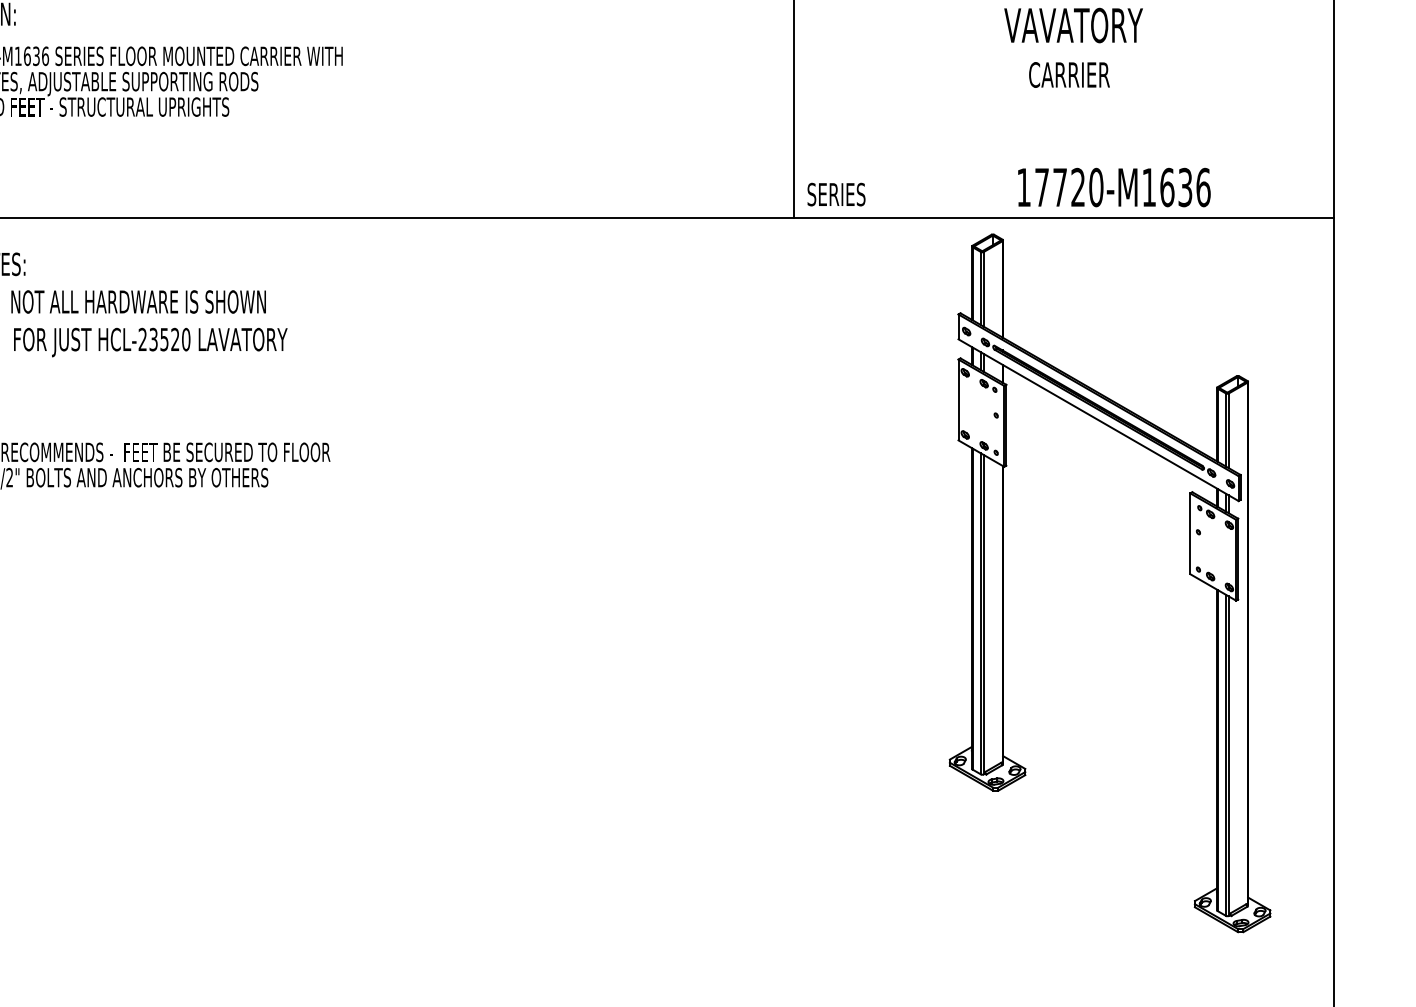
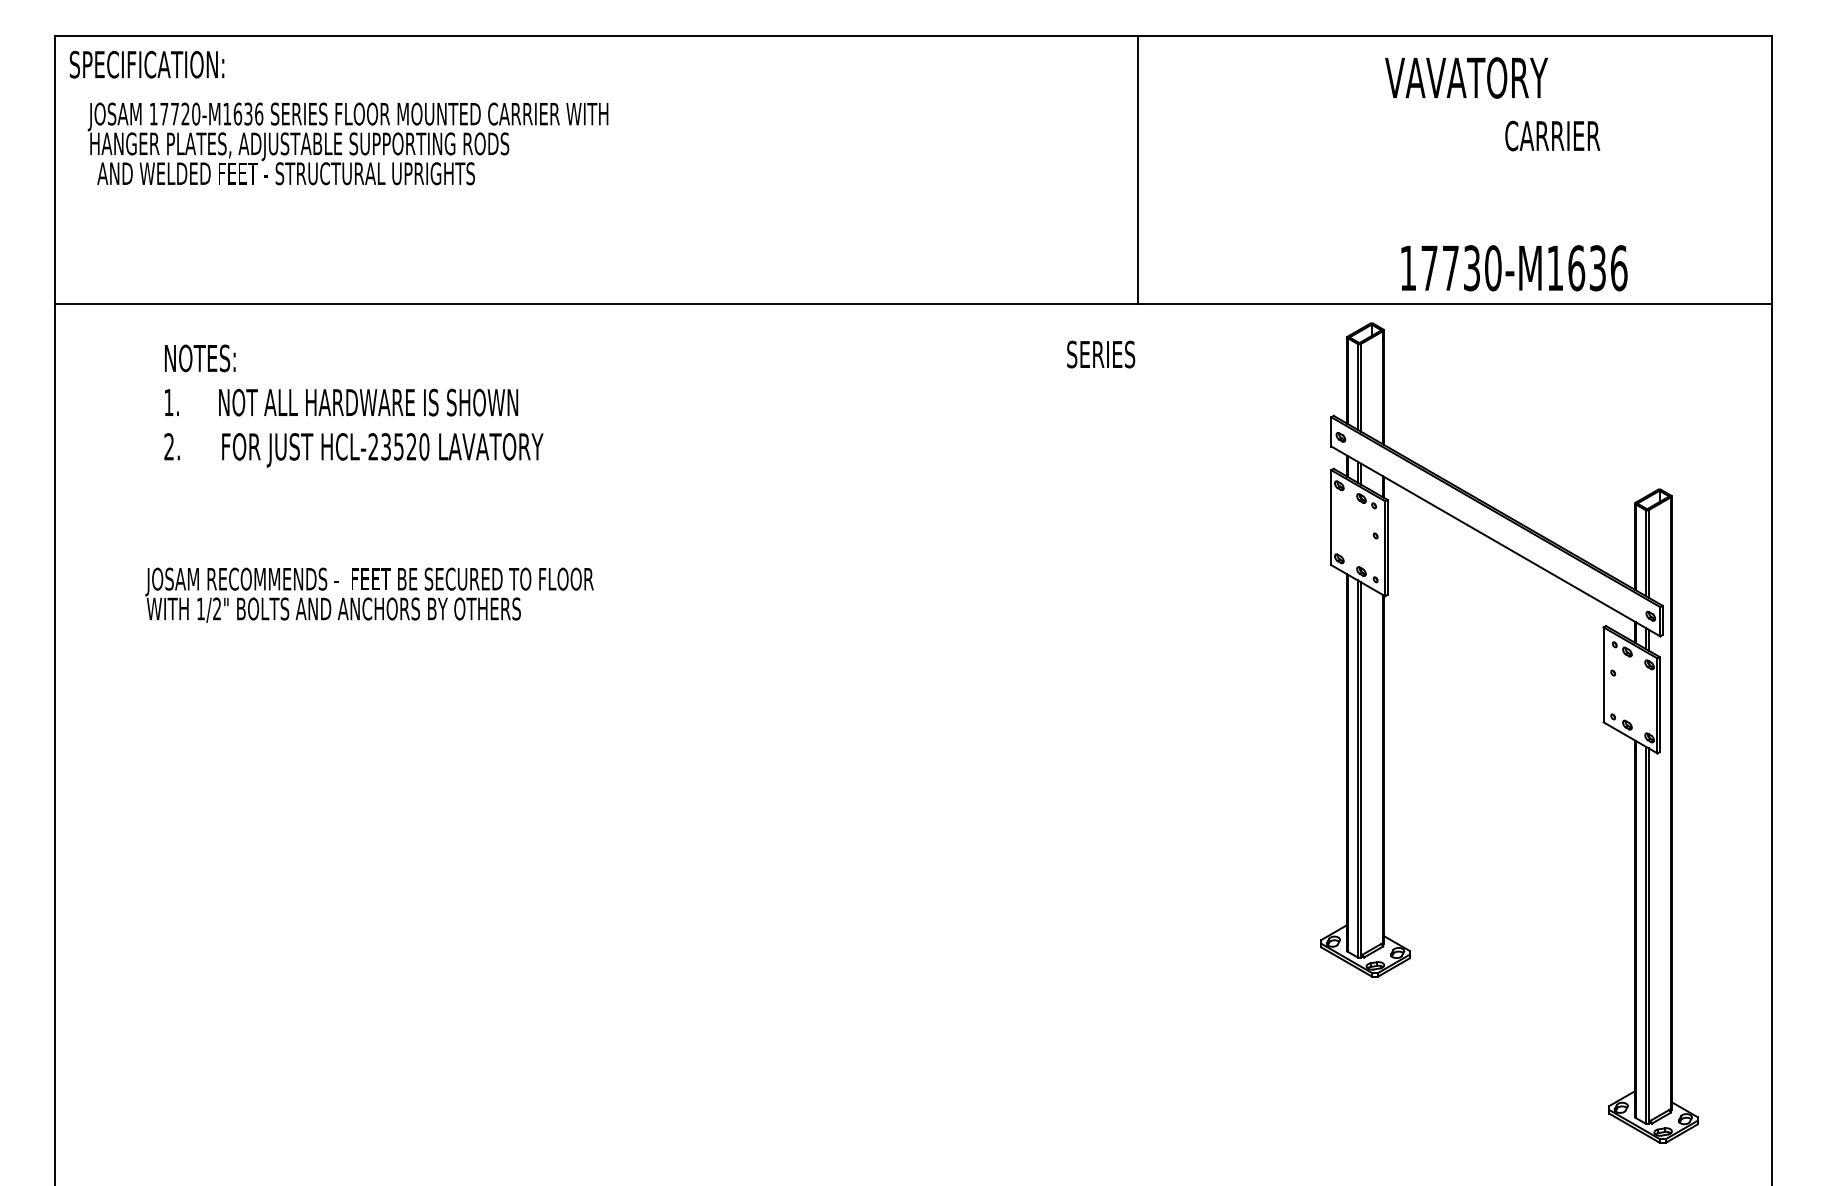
text: (1069, 74) -> (1552, 135), moved
text: (1077, 187) -> (1471, 268), 17720-M1636 -> 17730-M1636
text: (836, 194) -> (1101, 354), moved
part: (1098, 407) -> (1495, 526), removed

